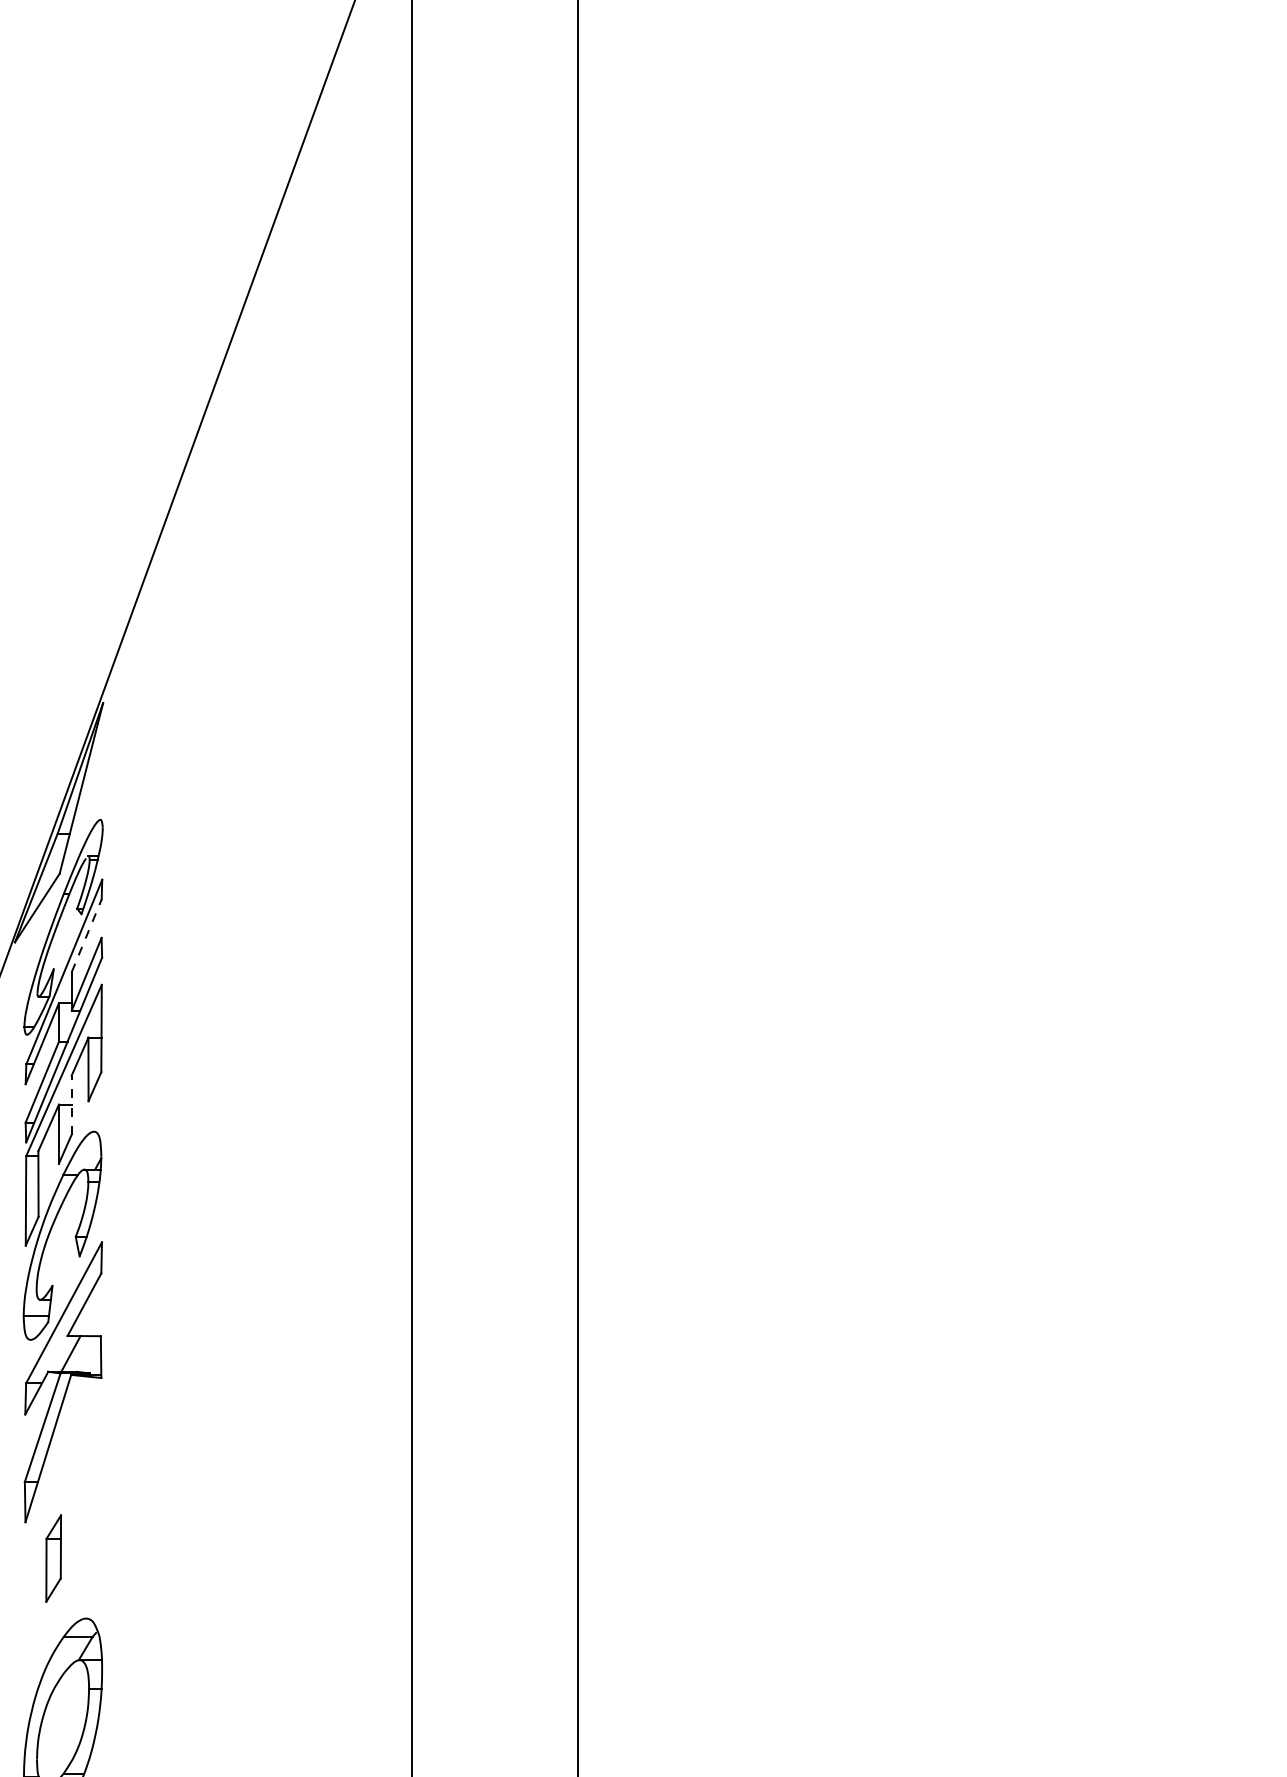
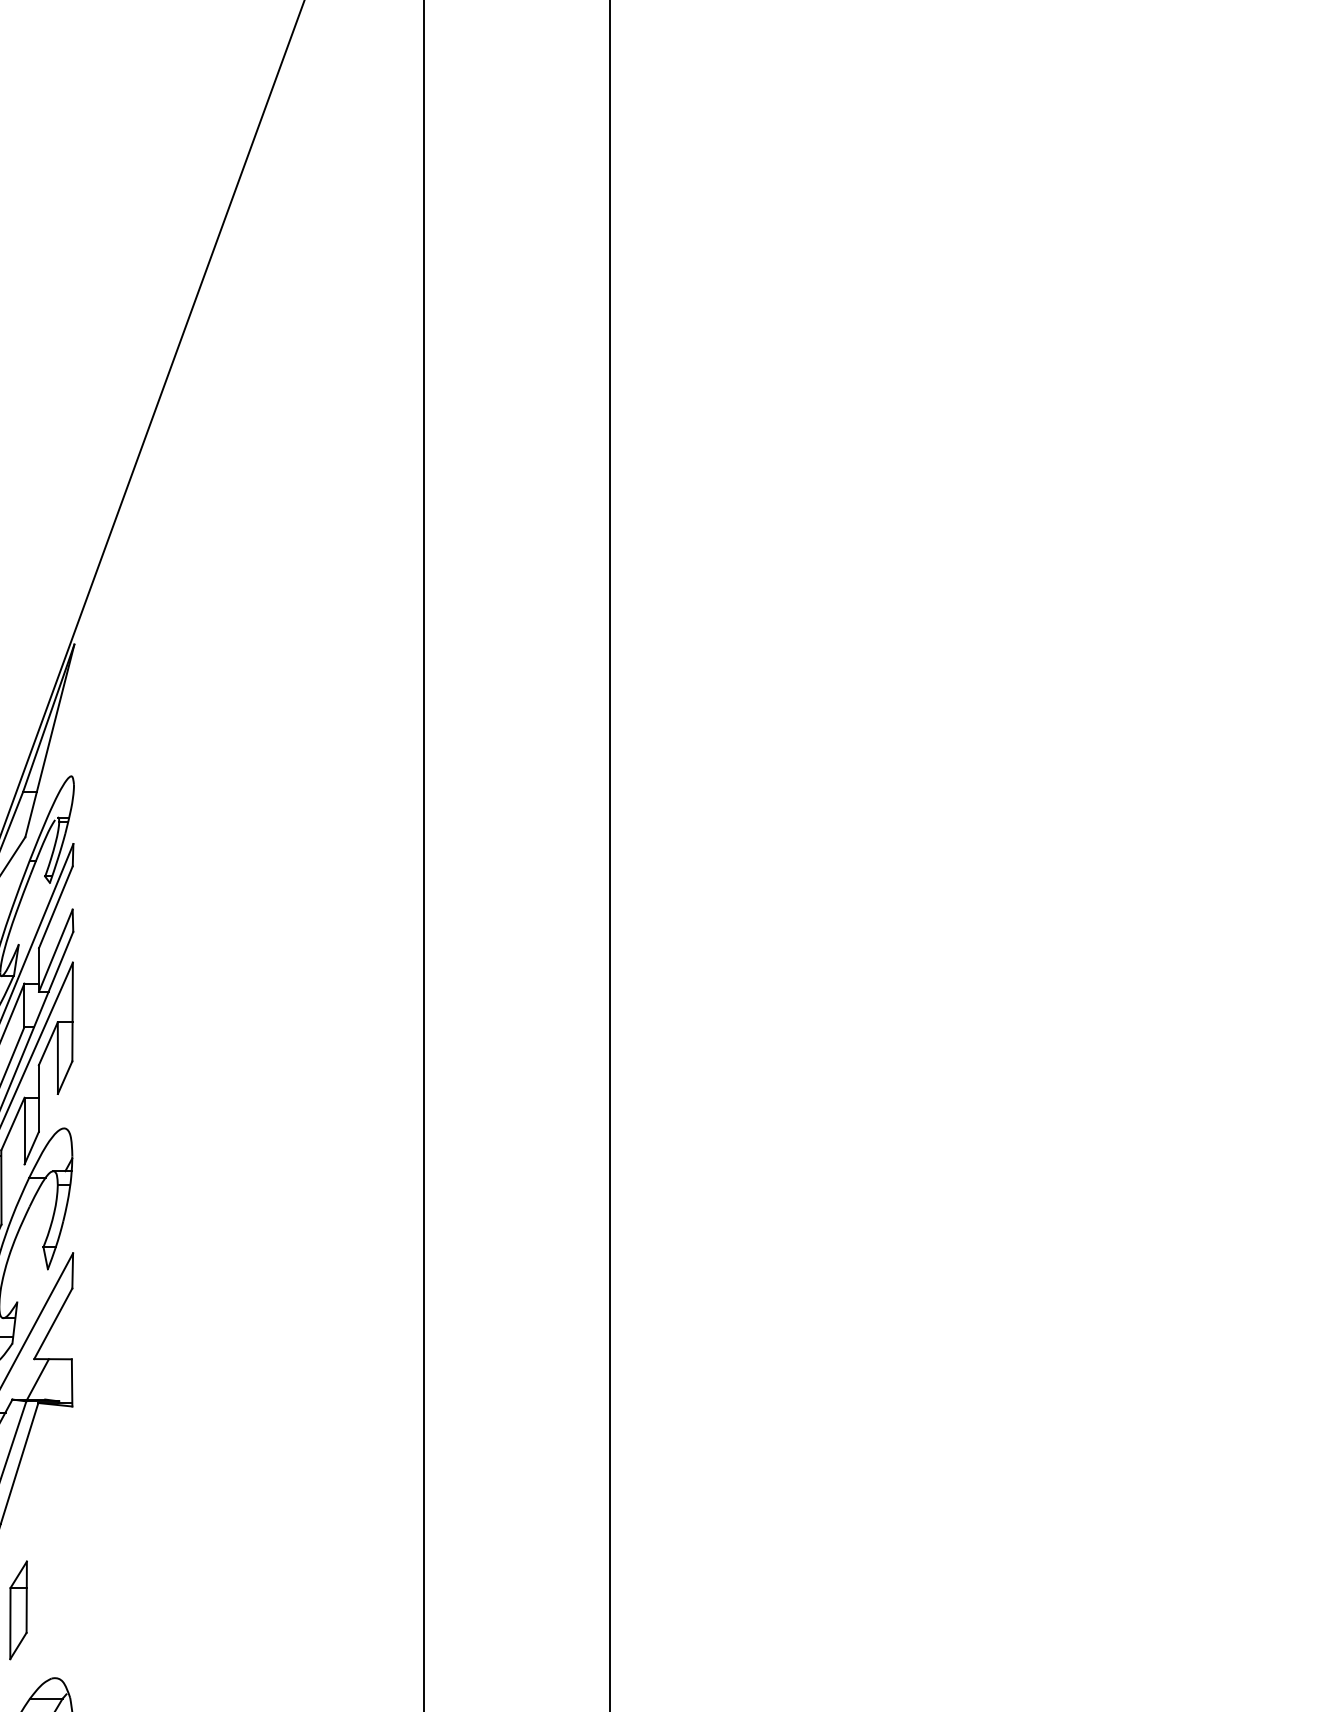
line: (86, 935) -> (55, 906), dashed -> solid
line: (71, 1105) -> (38, 1098), dashed -> solid

